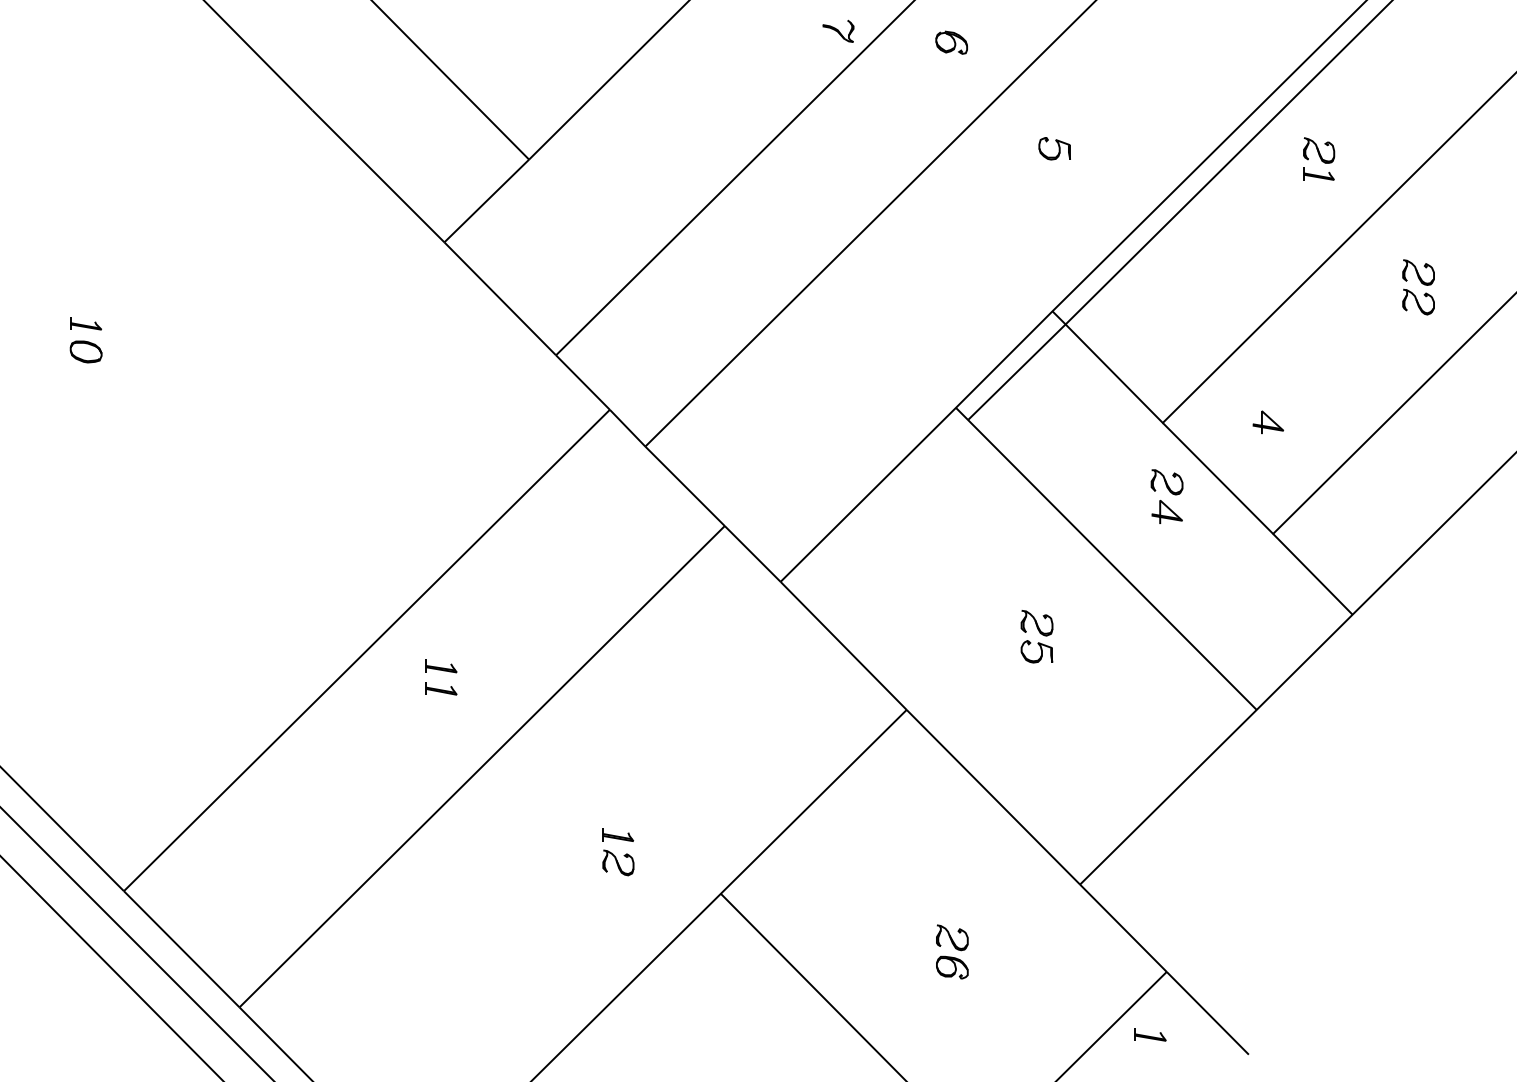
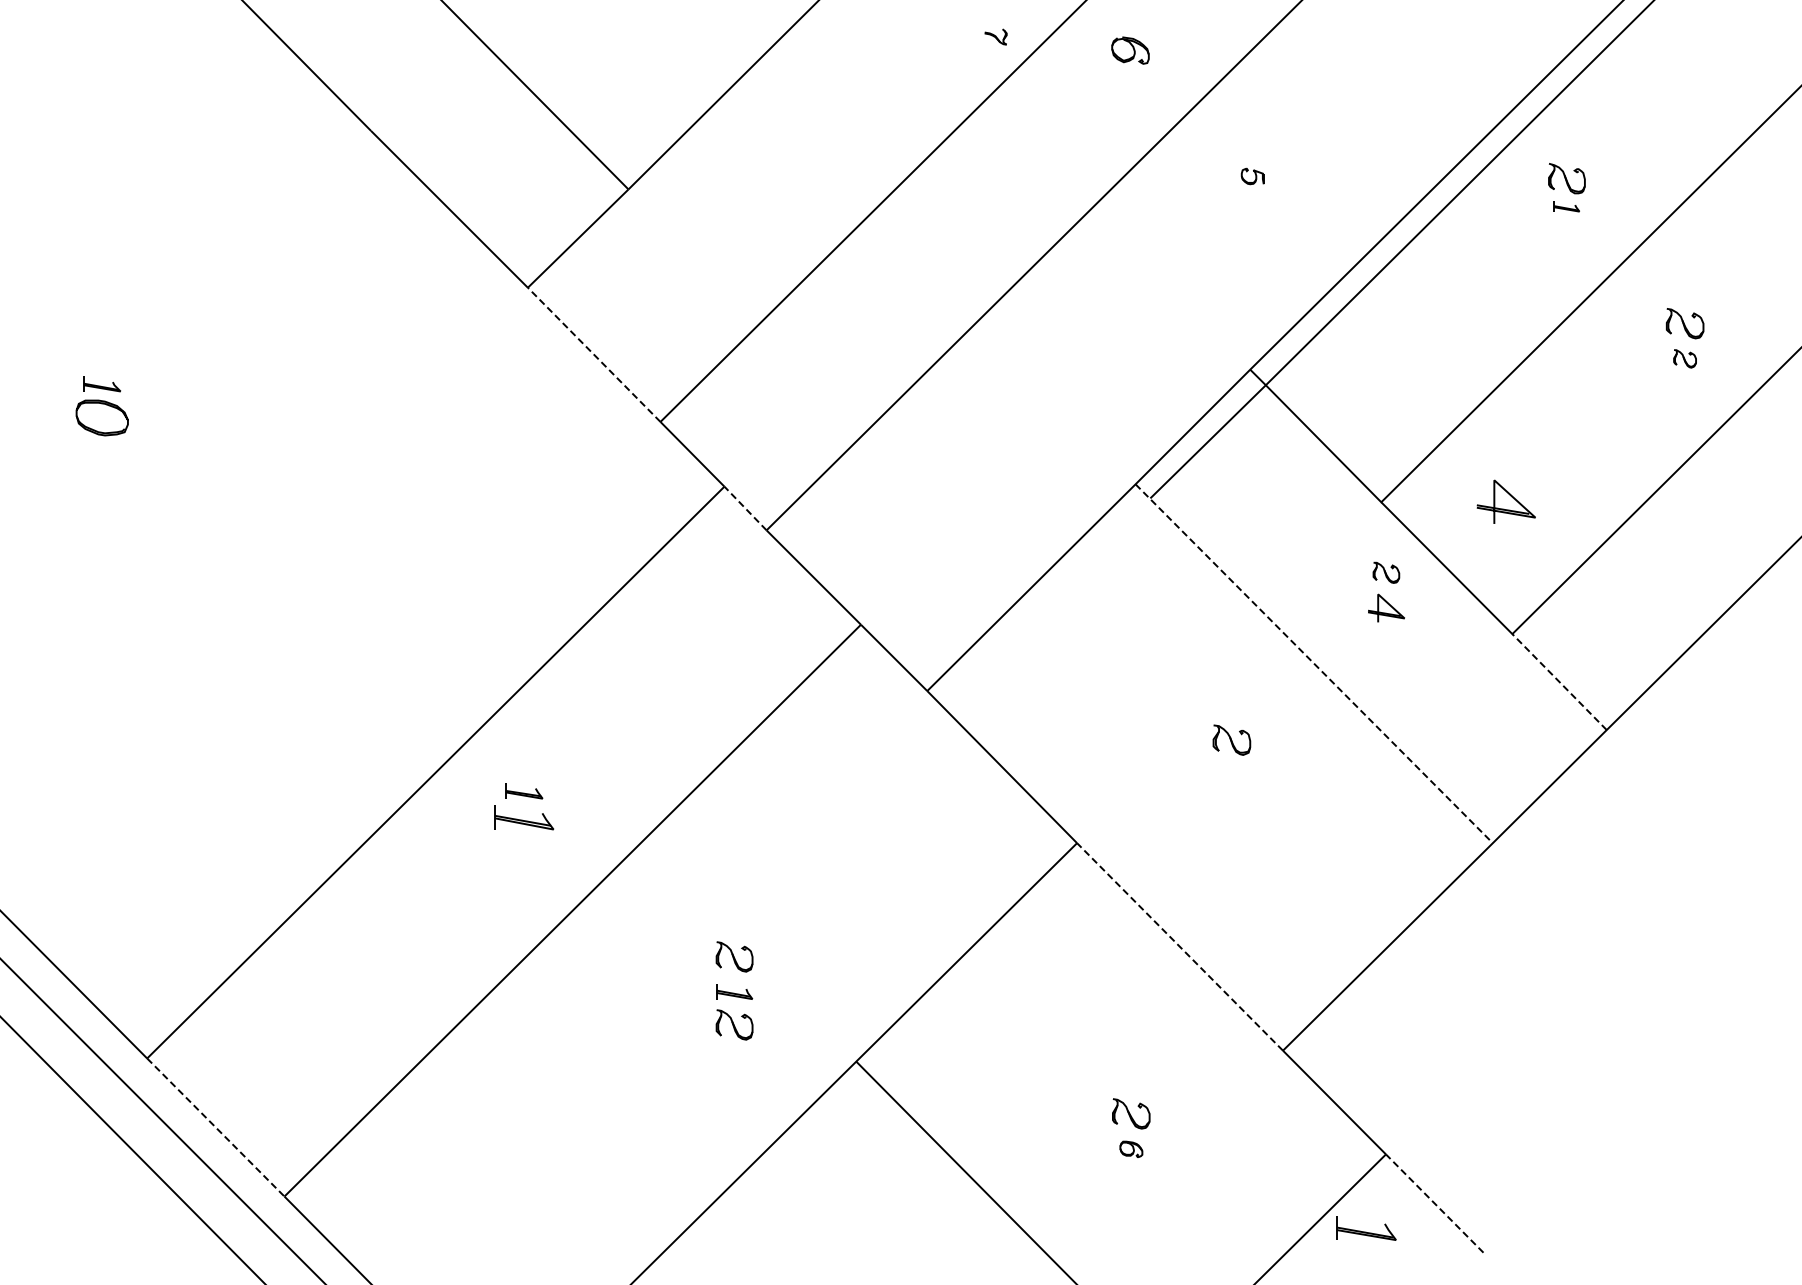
part: (838, 30) -> (995, 36), size x0.6
part: (1054, 148) -> (1252, 176), size x0.6
part: (1318, 173) -> (1566, 206), size x0.7
line: (499, 298) -> (593, 354), solid -> dashed
part: (1418, 301) -> (1684, 358), size x0.6
part: (86, 351) -> (102, 417), size x1.4
part: (1268, 422) -> (1506, 501), size x1.6
line: (627, 428) -> (745, 508), solid -> dashed
part: (1167, 482) -> (1386, 572), size x0.7
line: (1106, 559) -> (1314, 664), solid -> dashed
line: (1312, 573) -> (1559, 681), solid -> dashed
part: (1036, 651) -> (1231, 773), removed
part: (441, 688) -> (524, 817), size x1.6
line: (992, 796) -> (1179, 946), solid -> dashed
part: (618, 805) -> (734, 956), added
line: (182, 949) -> (216, 1127), solid -> dashed
part: (952, 967) -> (1131, 1149), size x0.6
line: (1207, 1013) -> (1434, 1203), solid -> dashed
part: (1150, 1035) -> (1366, 1229), size x1.6

